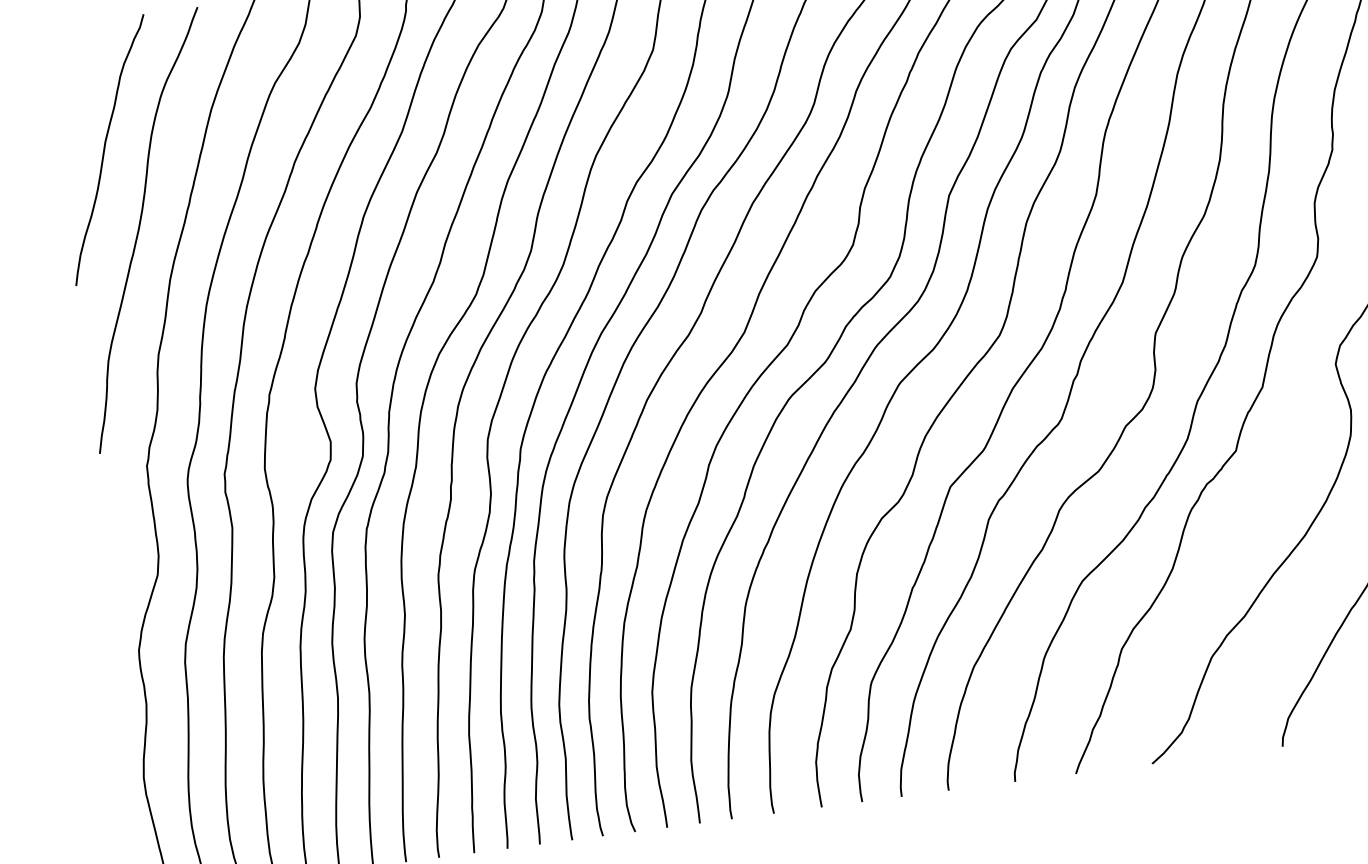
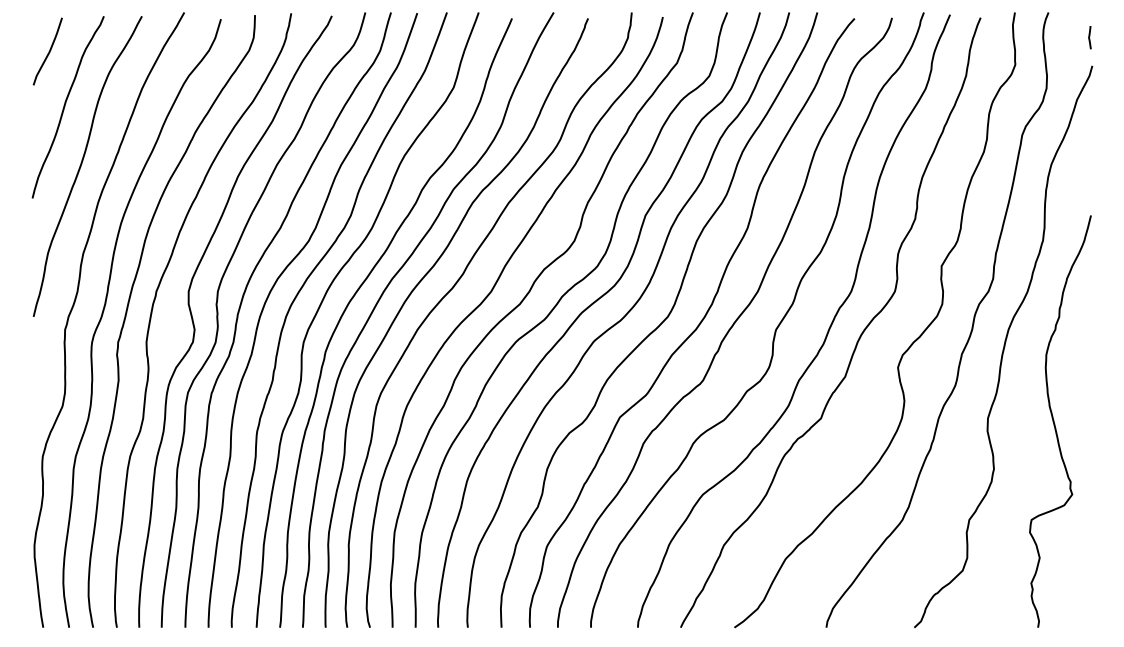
curve: (71, 74) -> (48, 51), added

